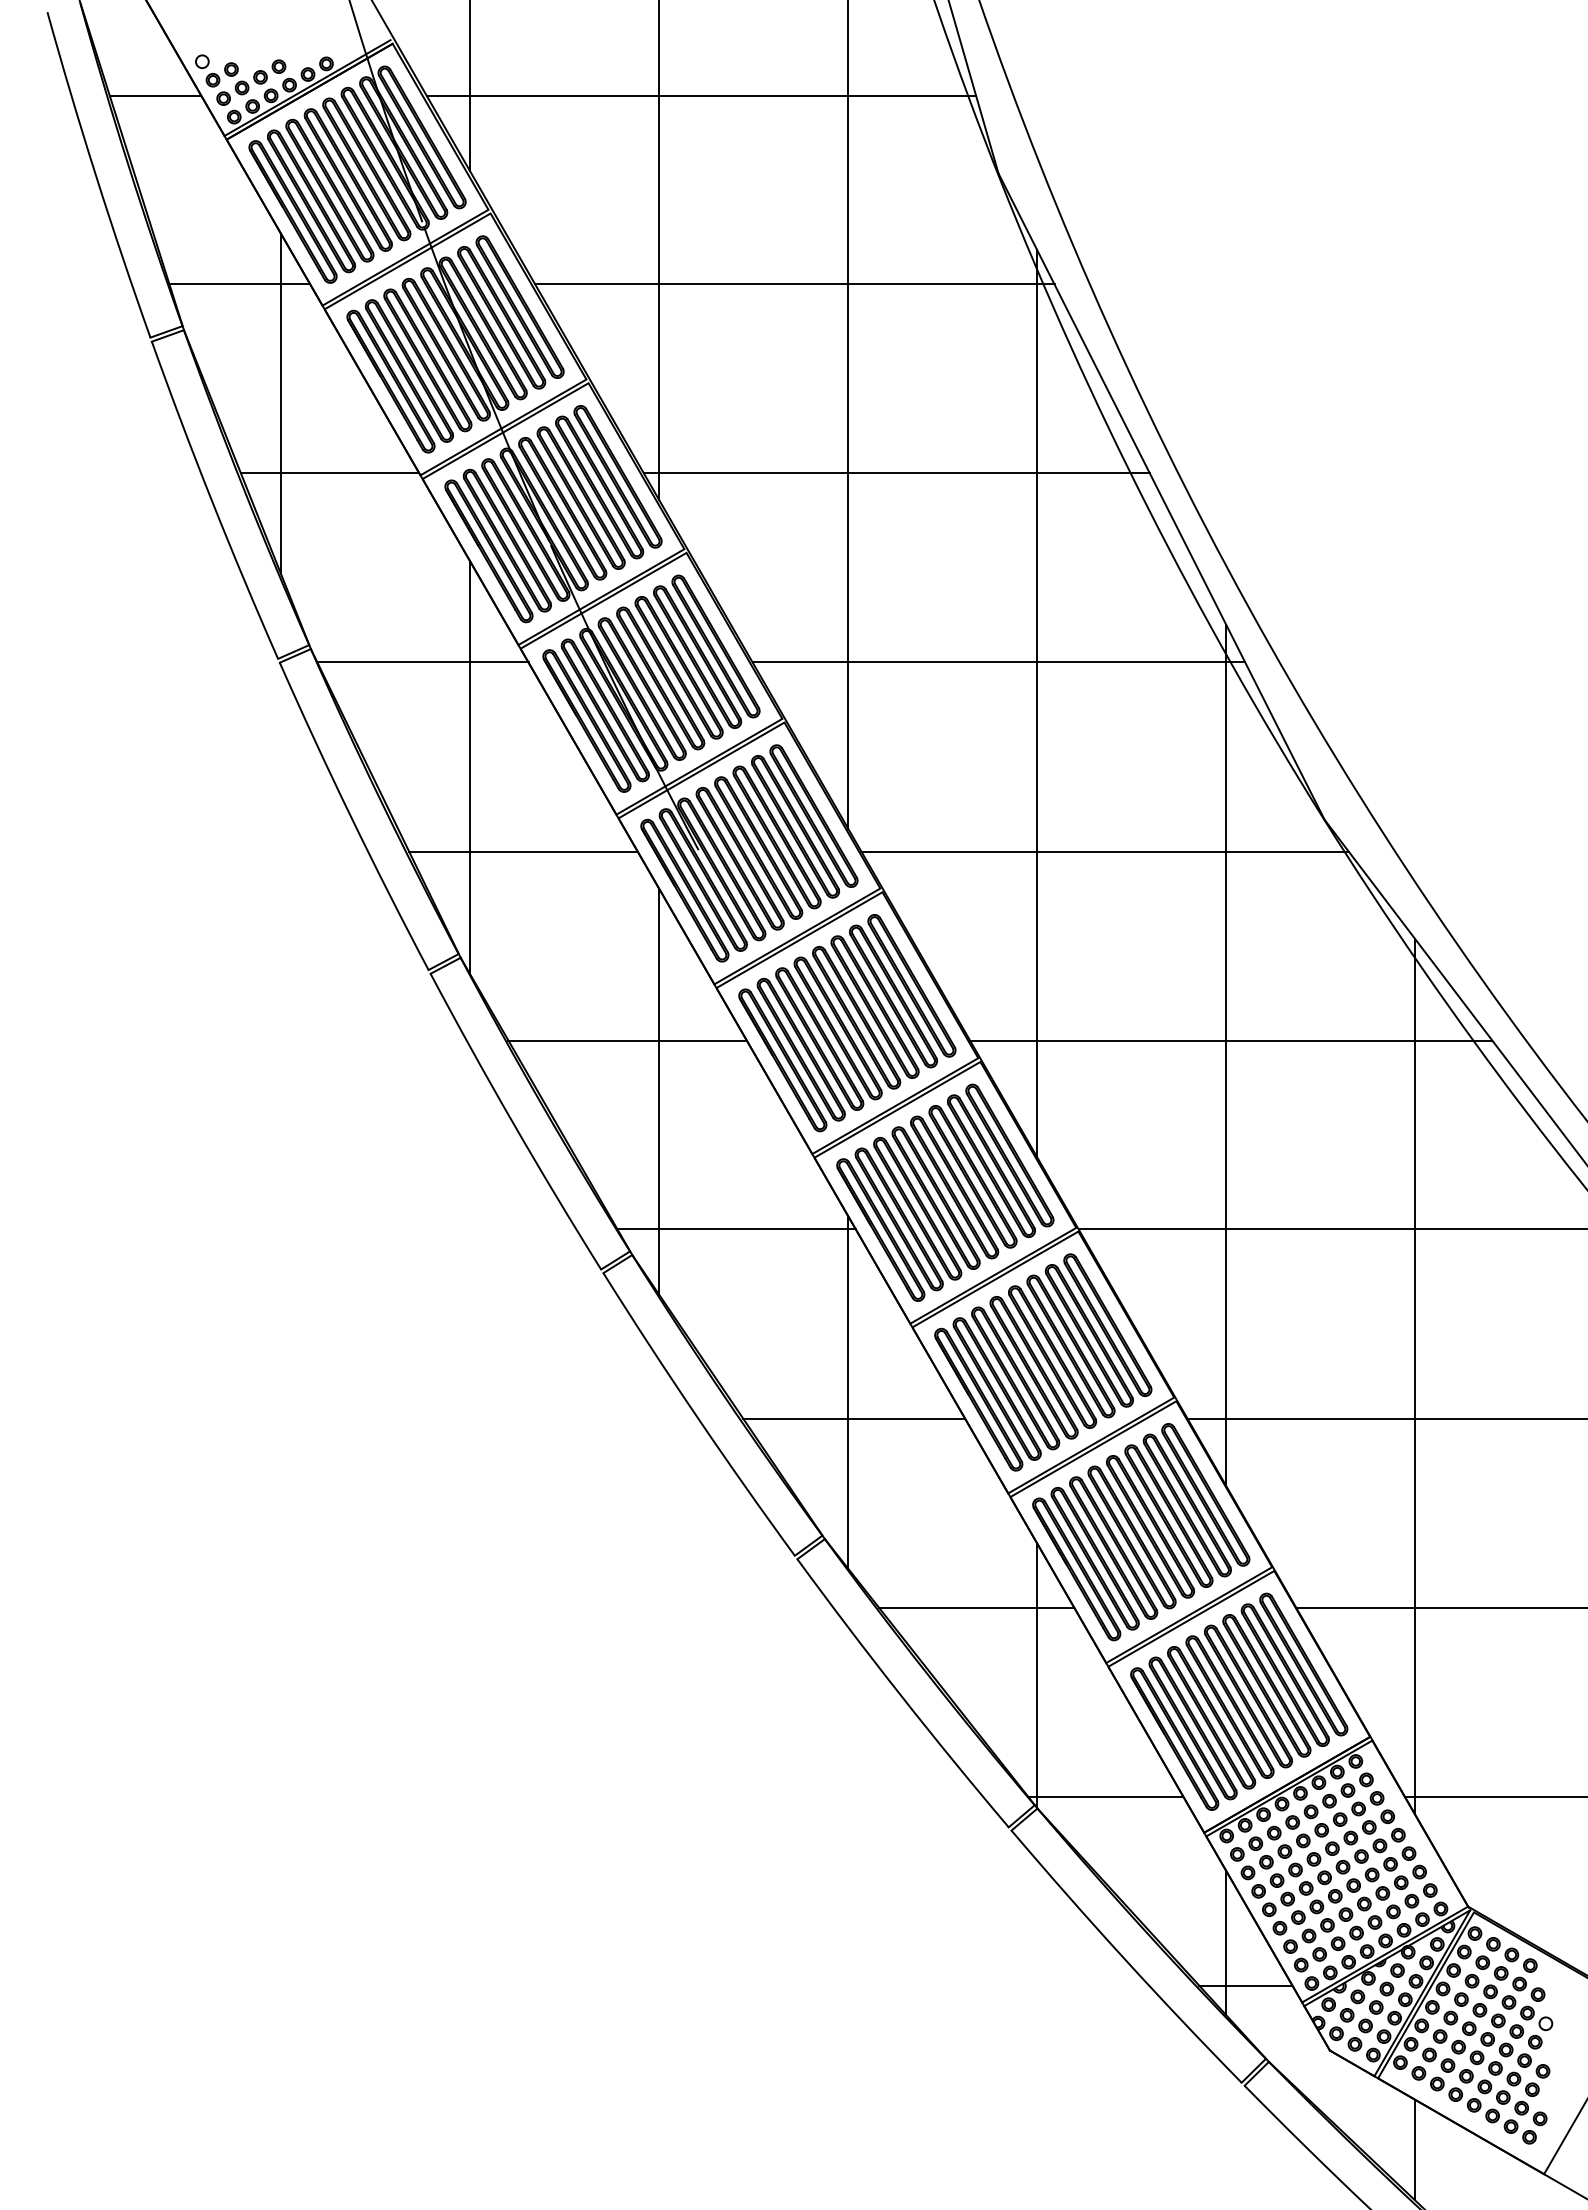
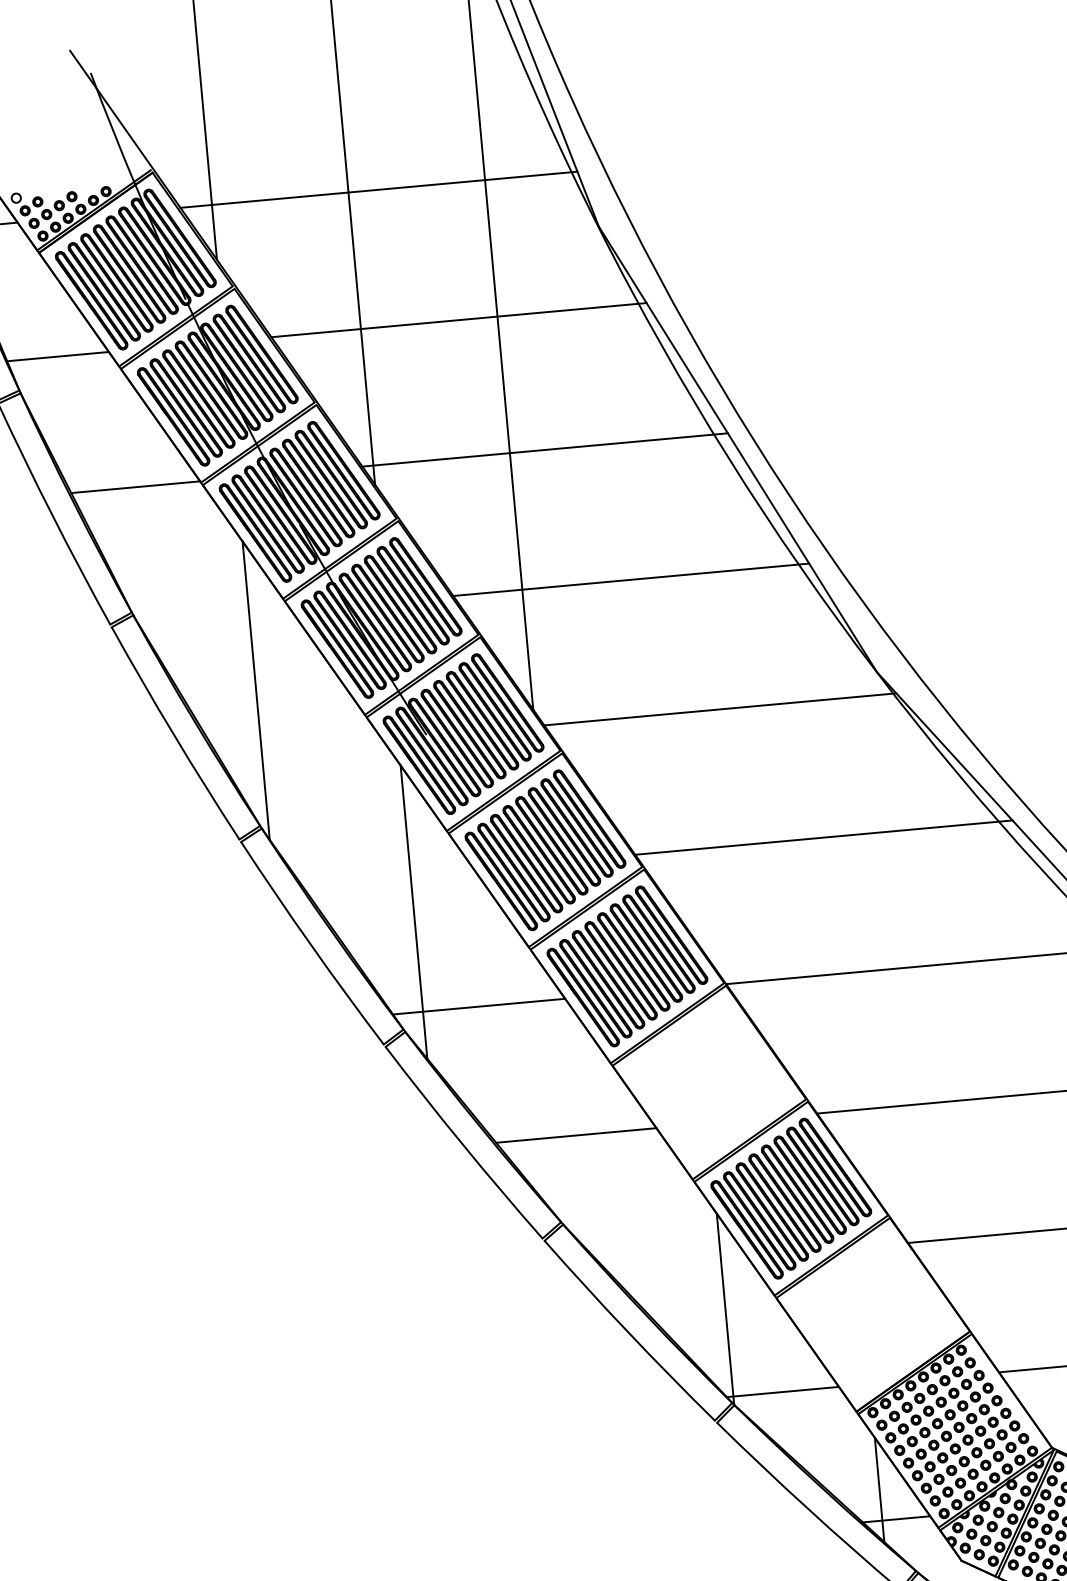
line: (281, 404) -> (96, 440), removed
line: (422, 662) -> (214, 617), removed
line: (1037, 703) -> (661, 606), removed
line: (523, 851) -> (300, 747), removed
line: (627, 1040) -> (387, 877), removed
line: (1226, 1054) -> (821, 848), removed
part: (1043, 1362) -> (709, 1082), removed
line: (1415, 1376) -> (979, 1068), removed
line: (848, 1392) -> (570, 1117), removed
line: (976, 1607) -> (677, 1263), removed
part: (1239, 1701) -> (873, 1314), removed

